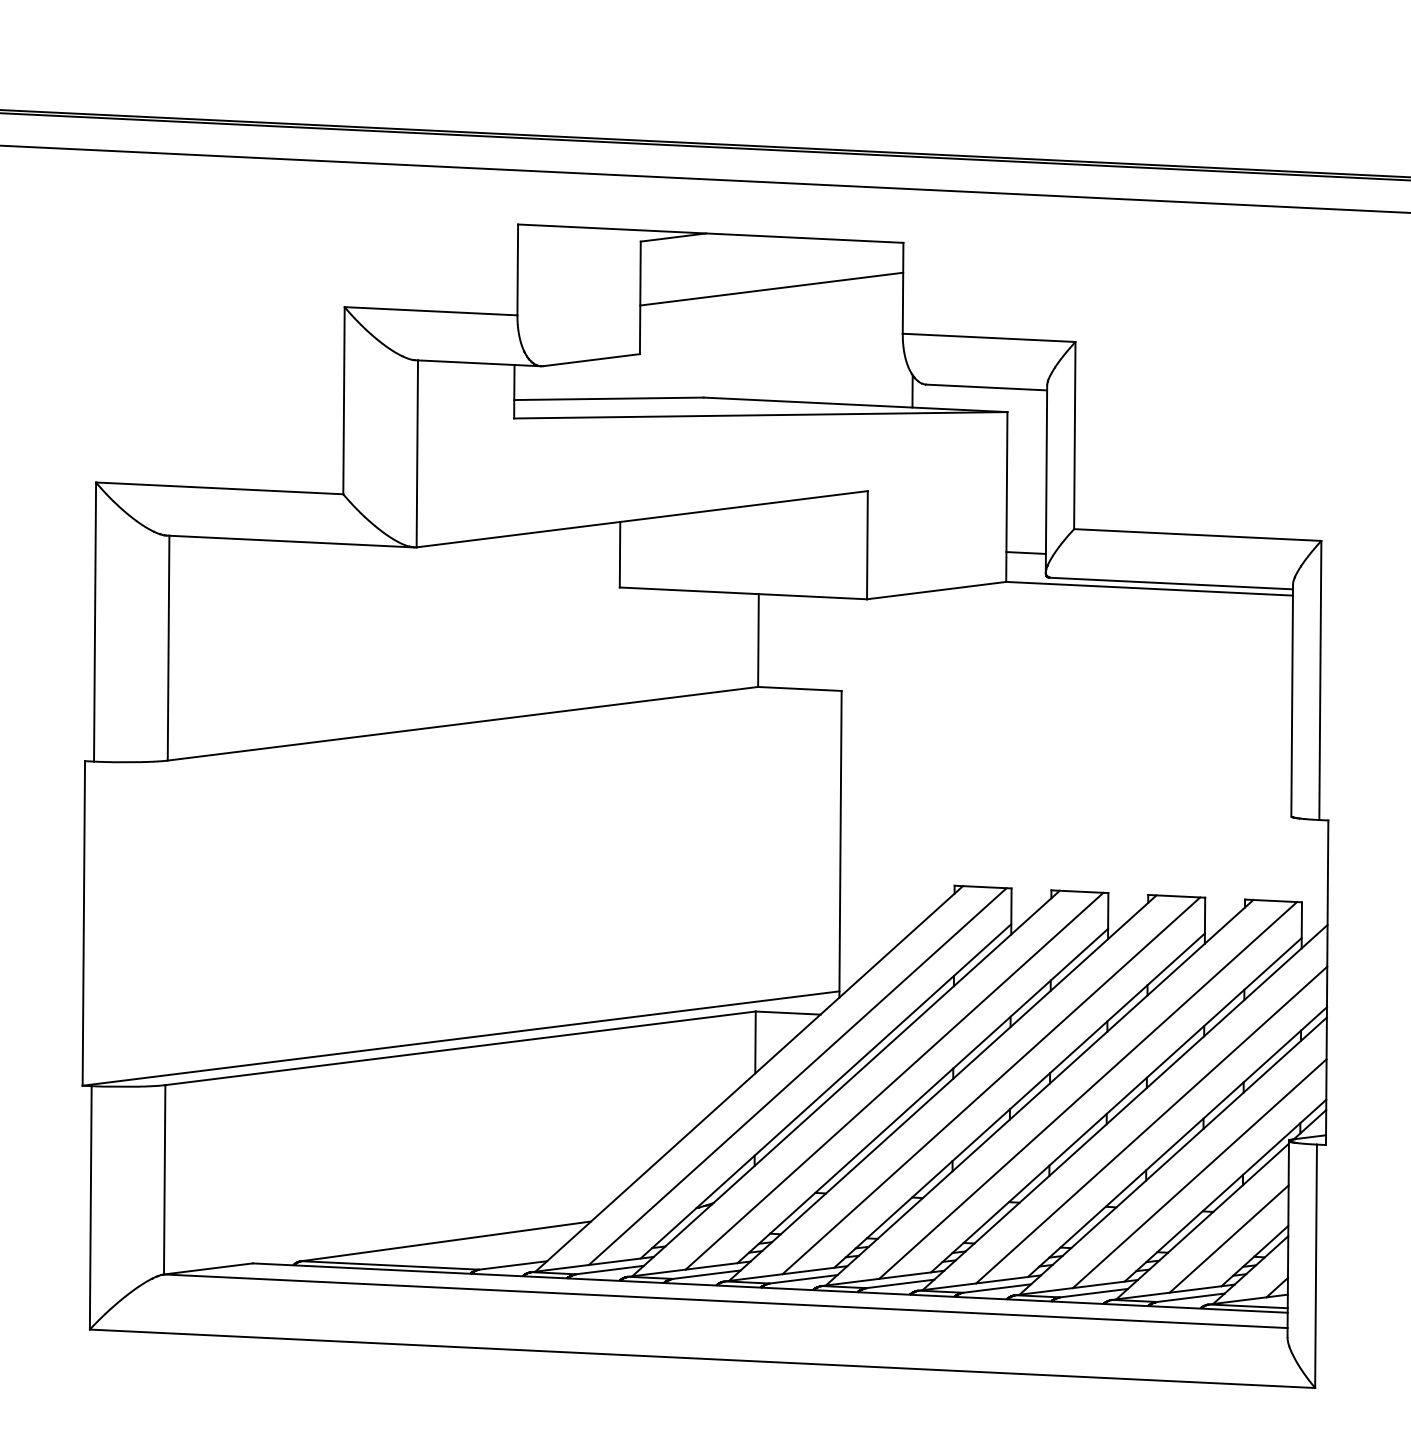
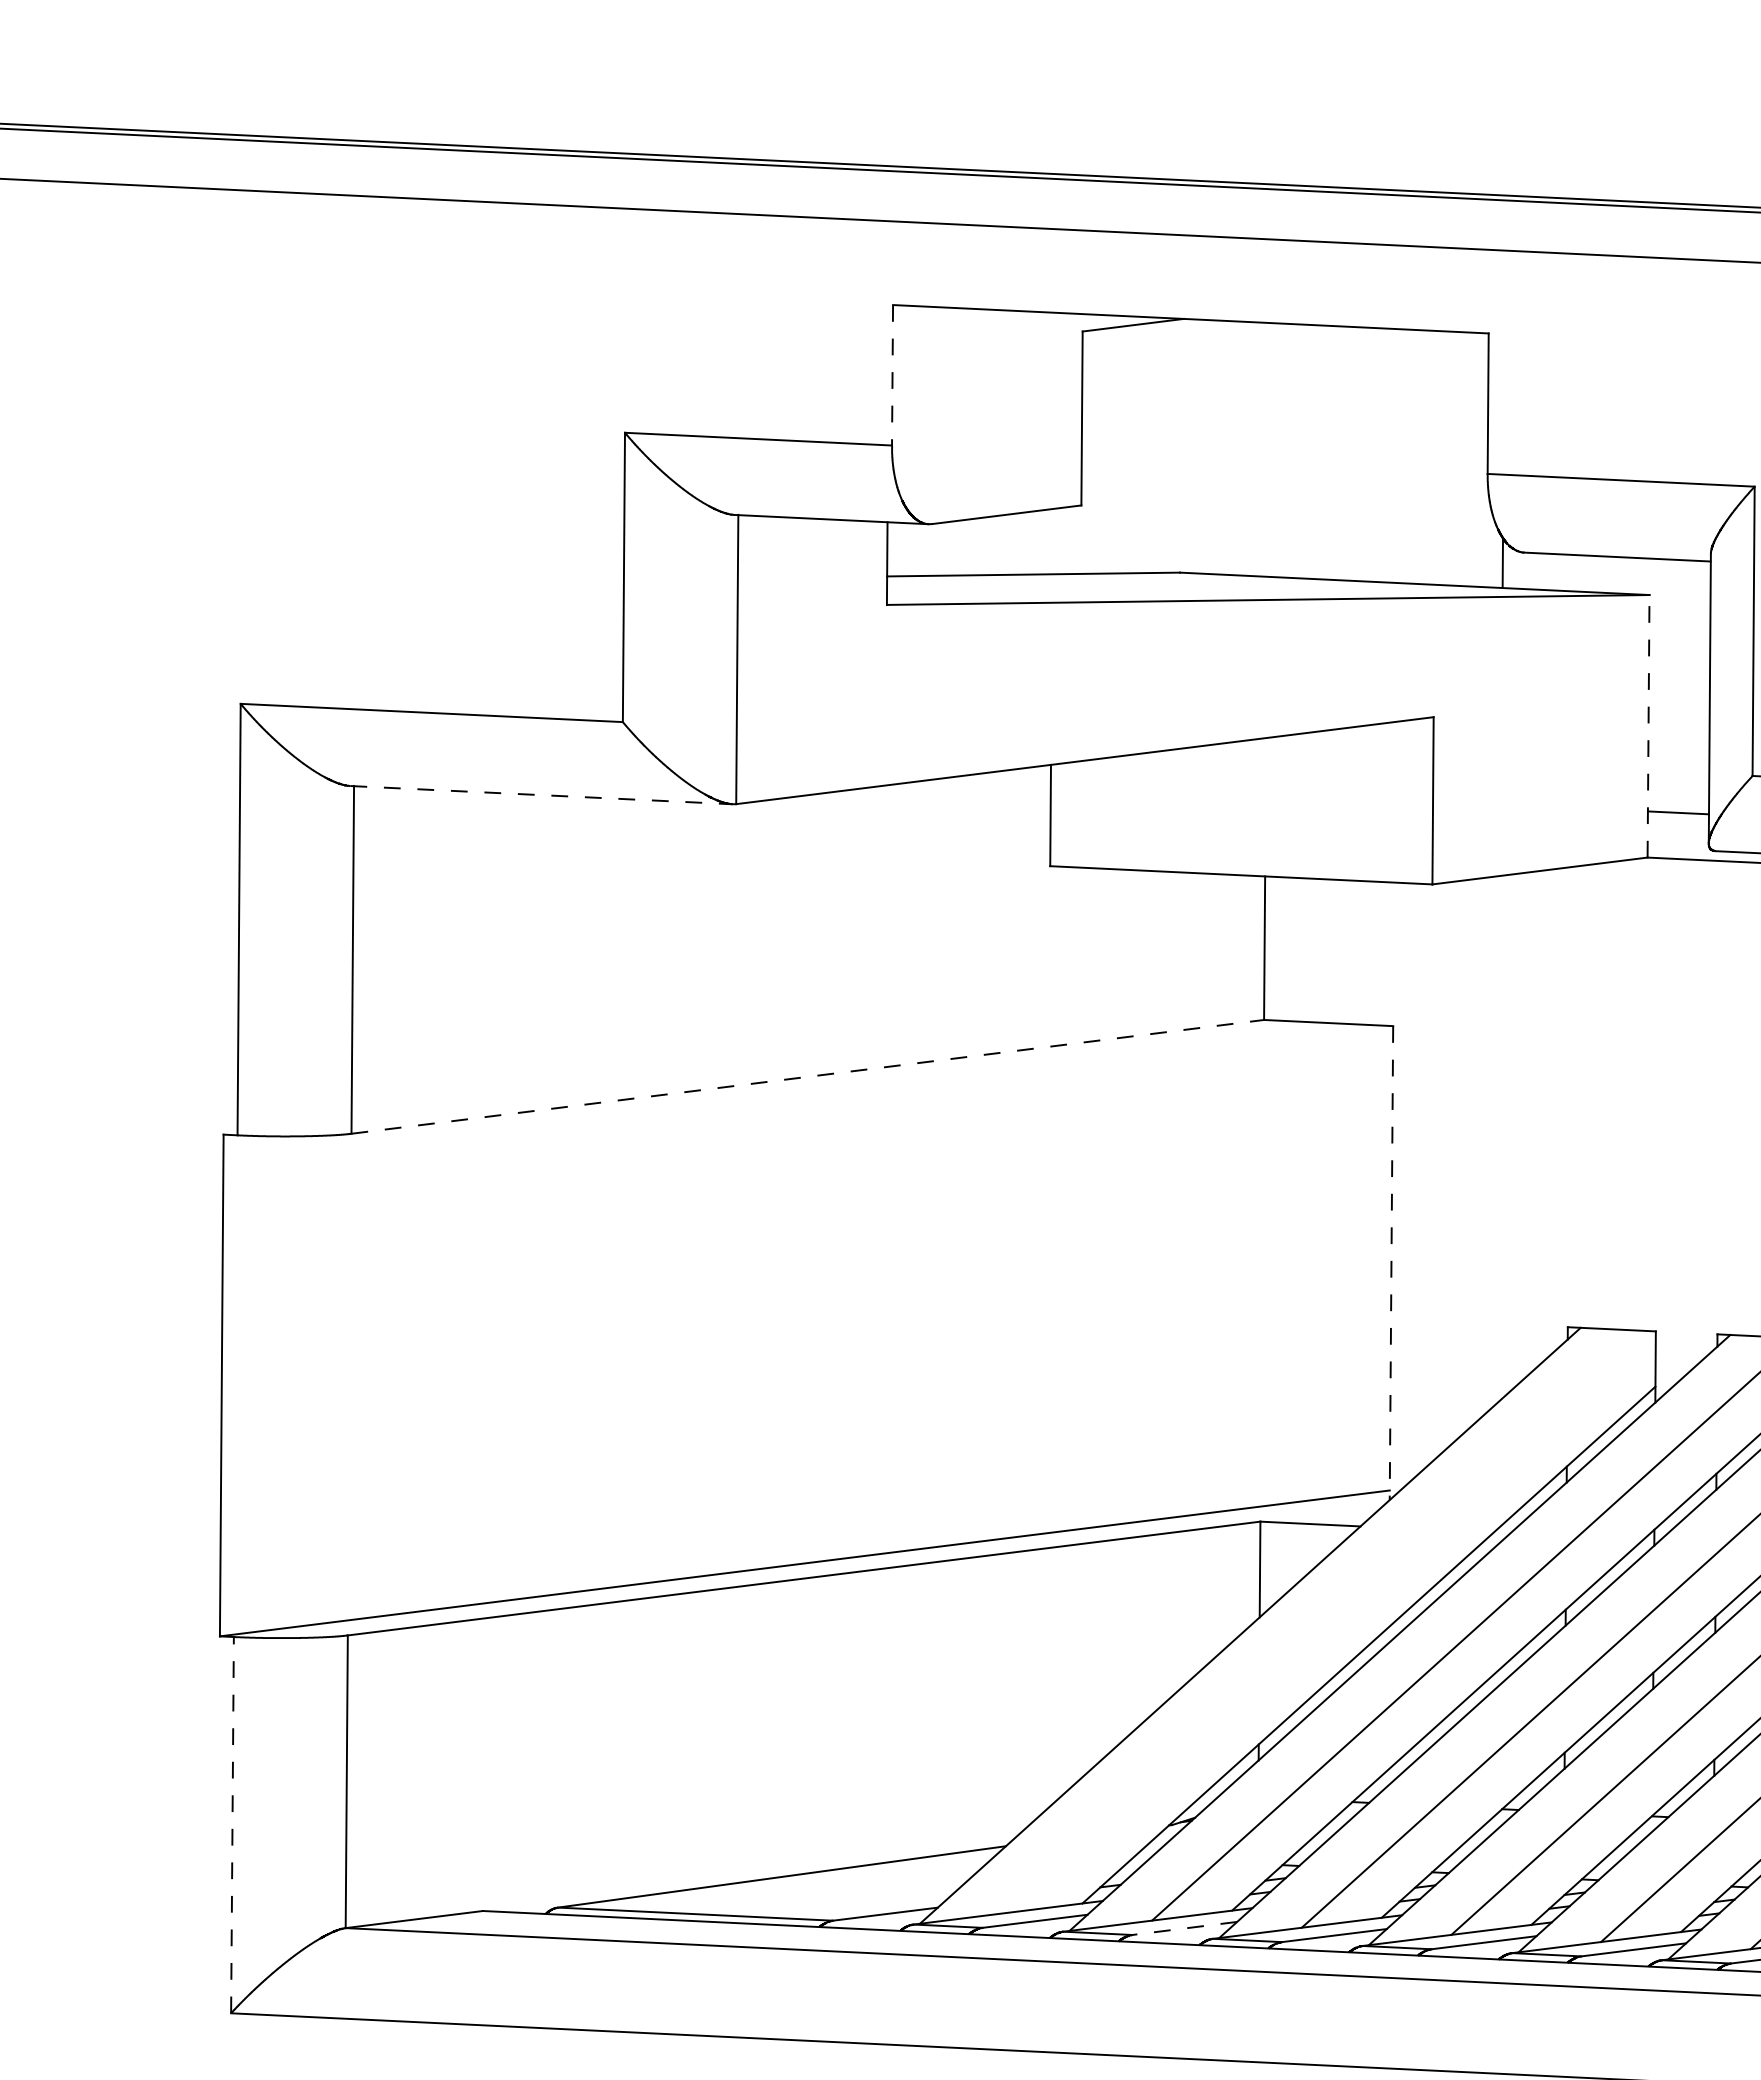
line: (517, 270) -> (892, 376), solid -> dashed
line: (771, 288) -> (1284, 403), removed
line: (1006, 497) -> (1648, 727), solid -> dashed
line: (290, 541) -> (541, 795), solid -> dashed
line: (463, 723) -> (808, 1076), solid -> dashed
line: (840, 844) -> (1391, 1263), solid -> dashed
line: (797, 1076) -> (1324, 1622), removed
line: (90, 1207) -> (232, 1824), solid -> dashed
line: (706, 1274) -> (1184, 1928), solid -> dashed

